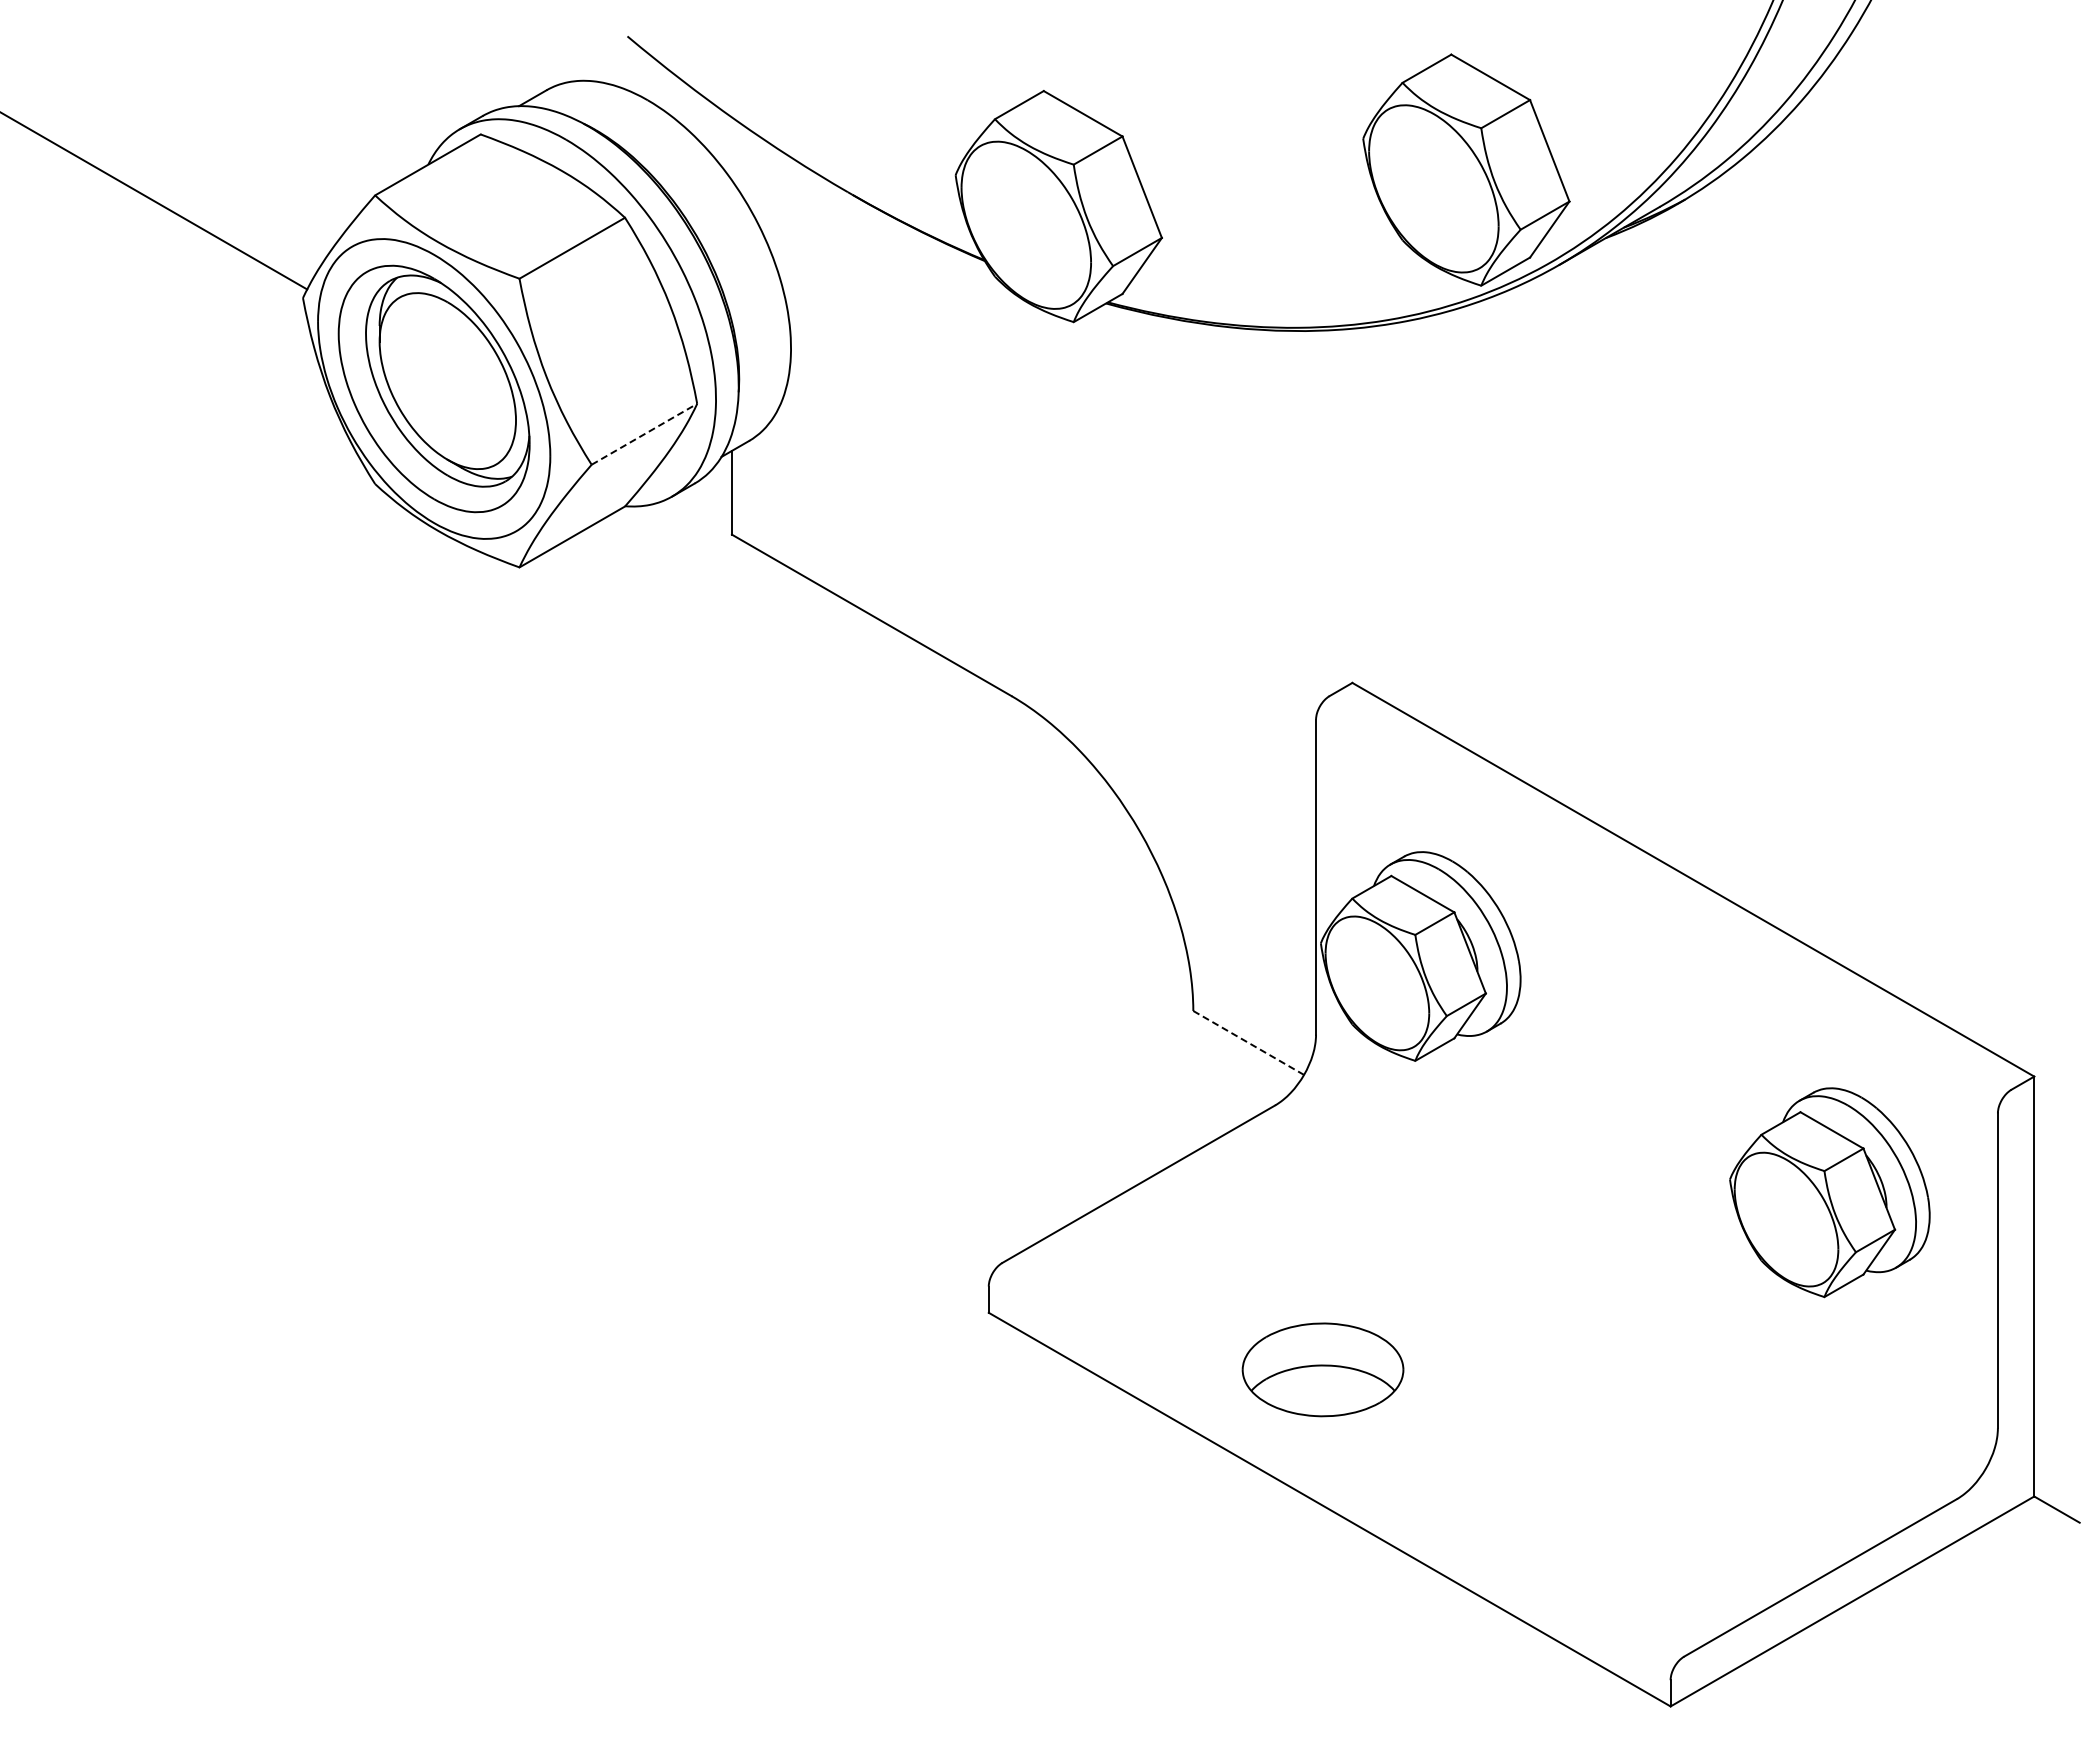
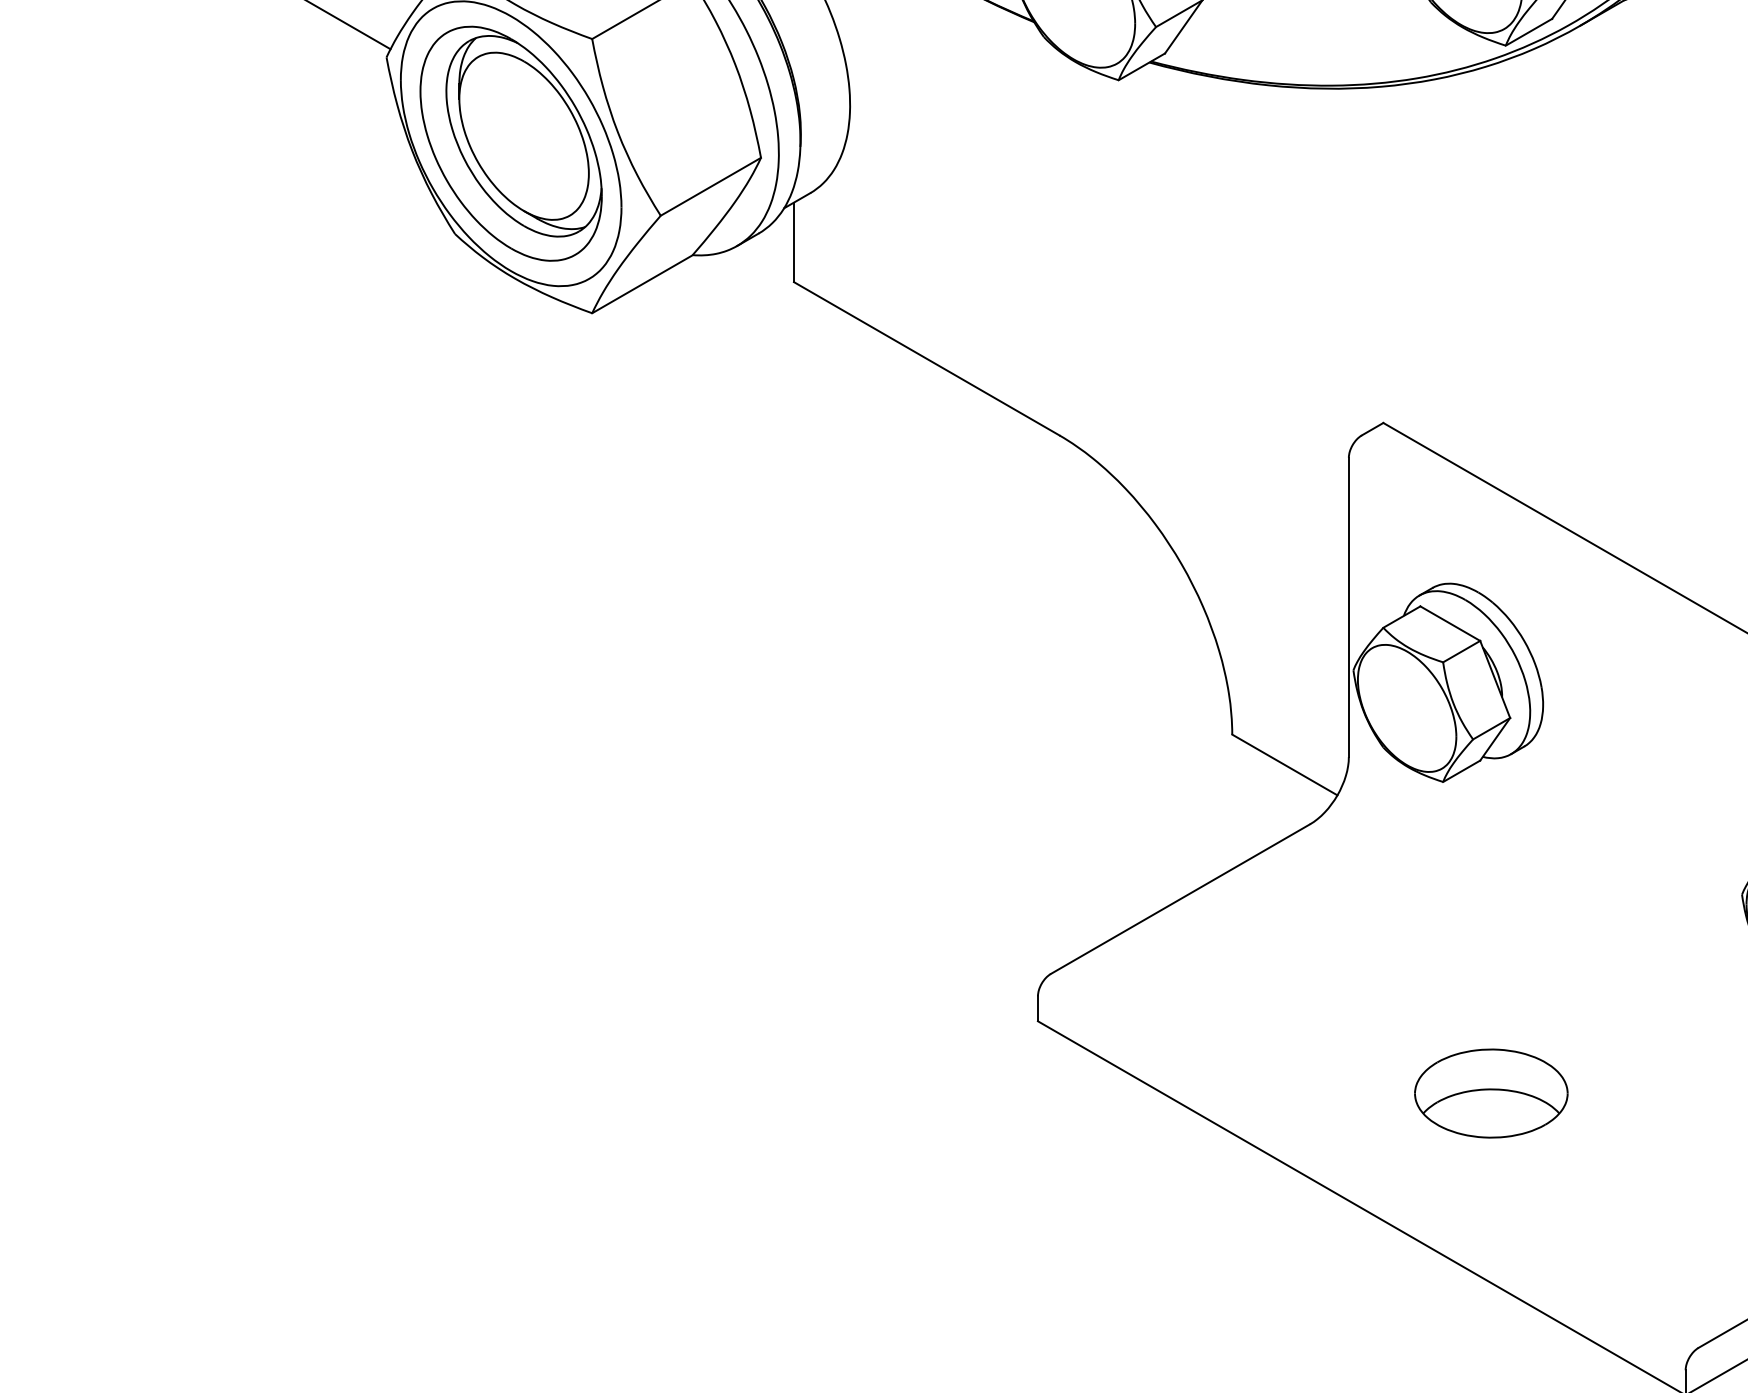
line: (644, 434) -> (710, 187), dashed -> solid
line: (1248, 1042) -> (1284, 764), dashed -> solid
part: (1322, 1369) -> (1490, 1093), moved

